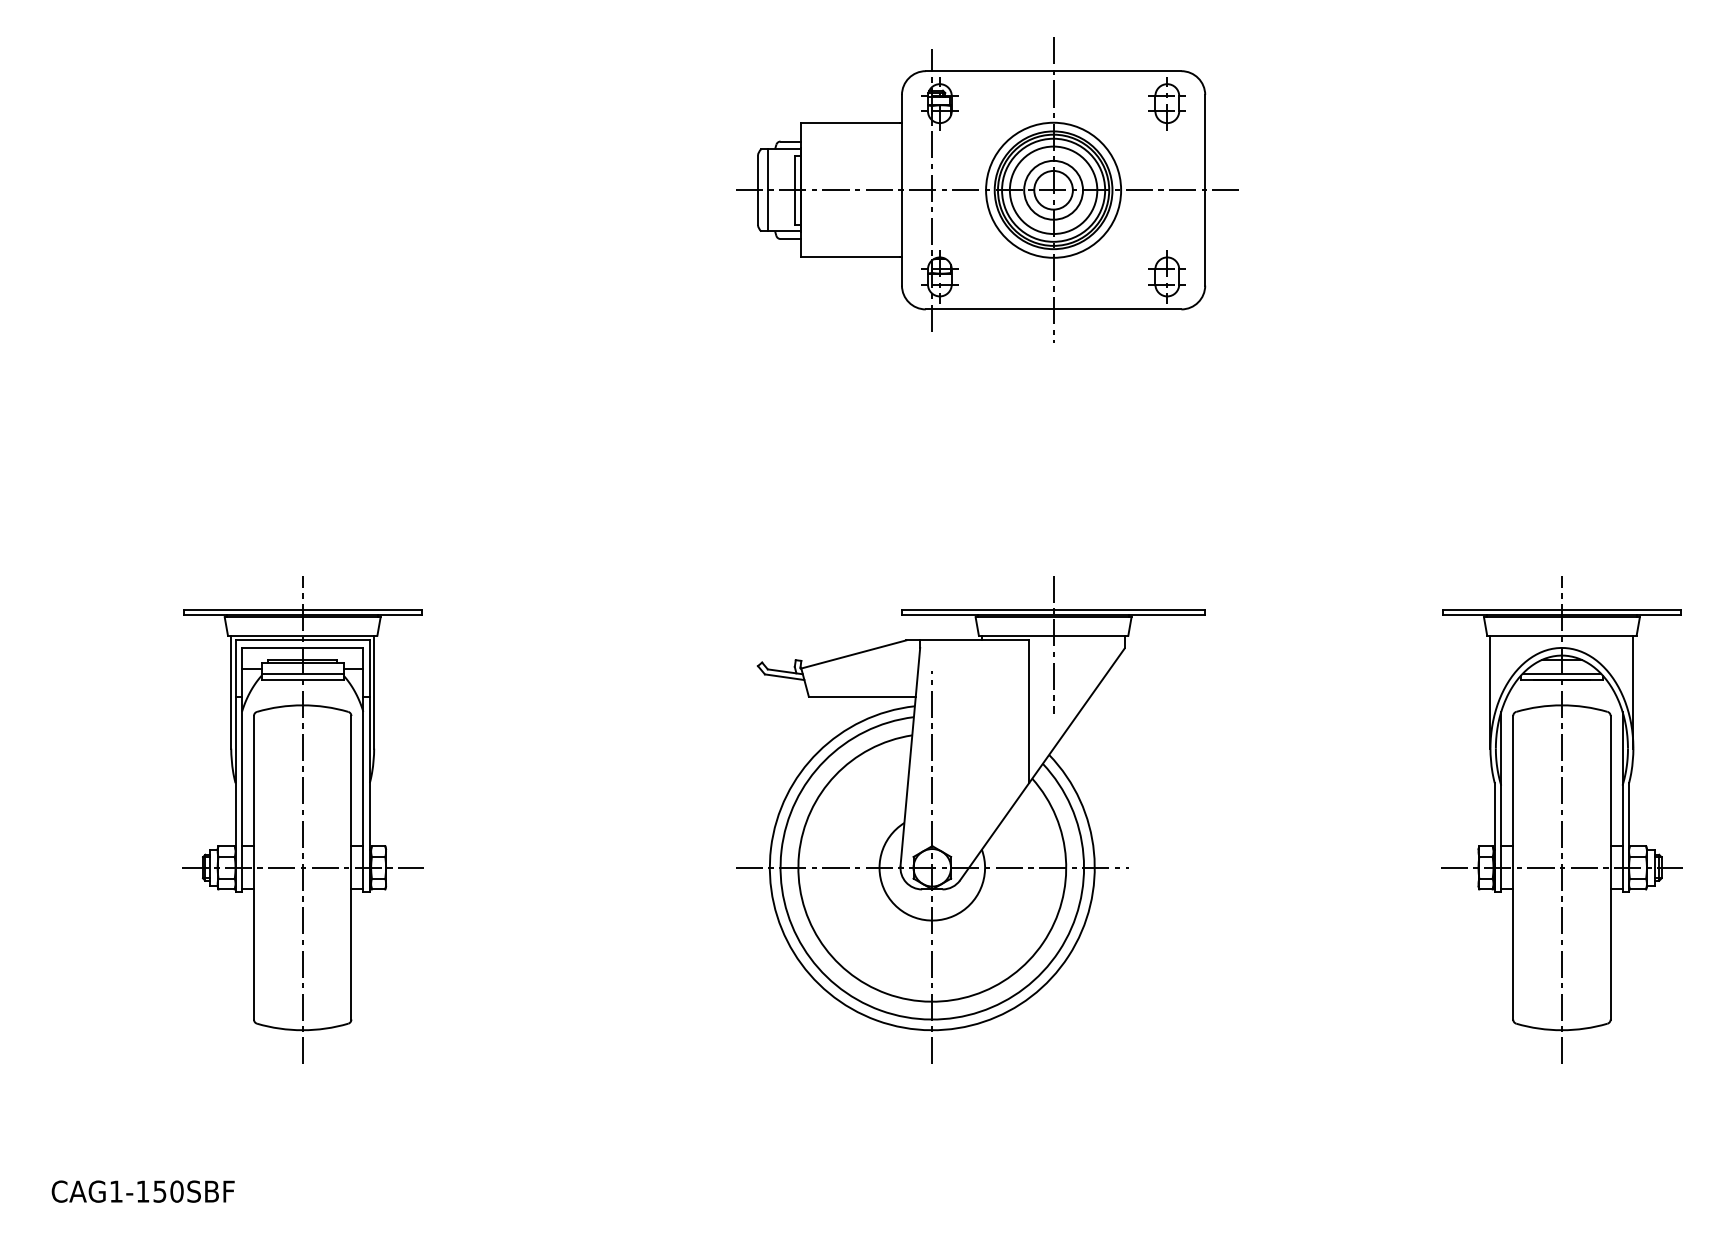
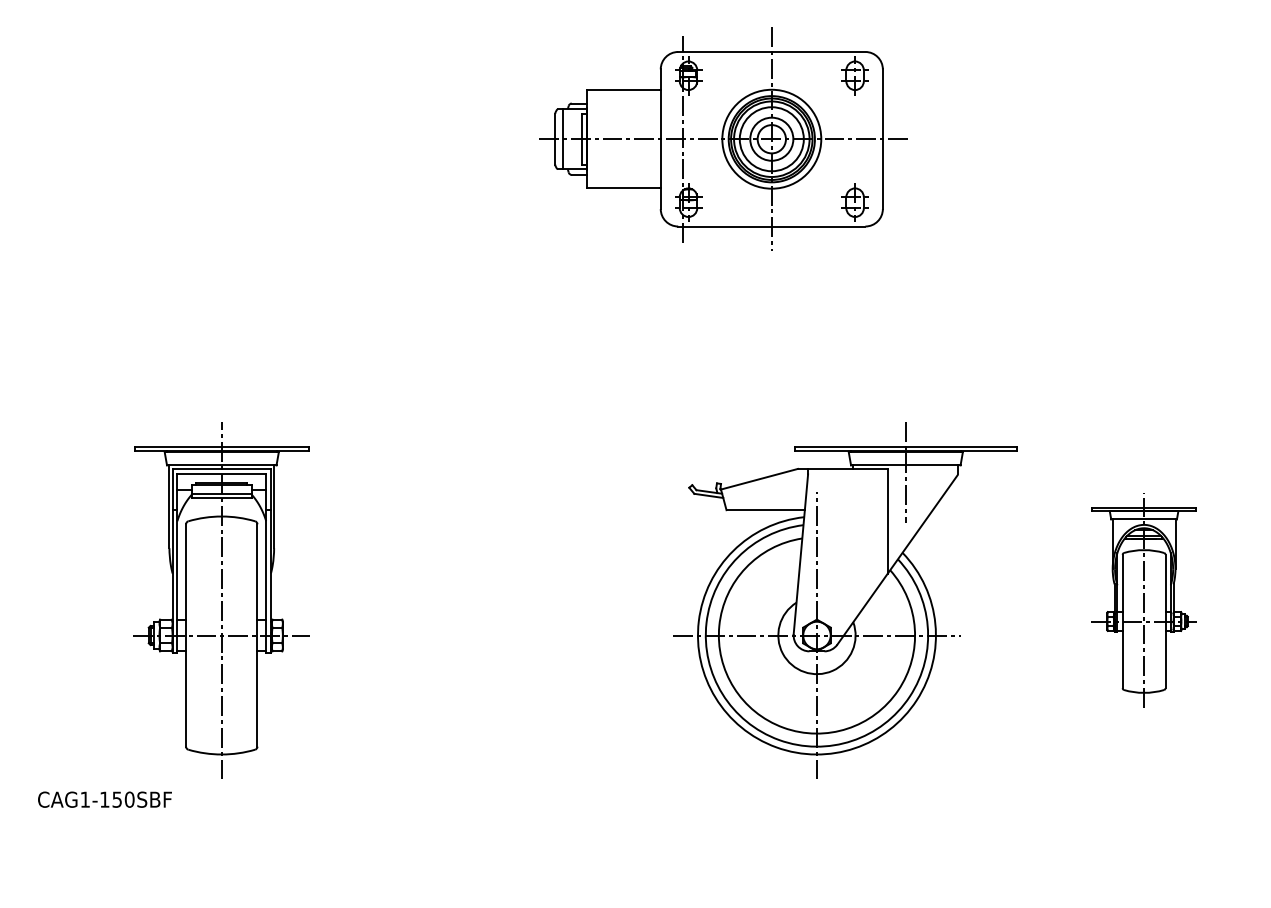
part: (971, 820) -> (845, 600), moved
part: (1561, 820) -> (1143, 600), size x0.6
text: (142, 1191) -> (104, 799), moved

